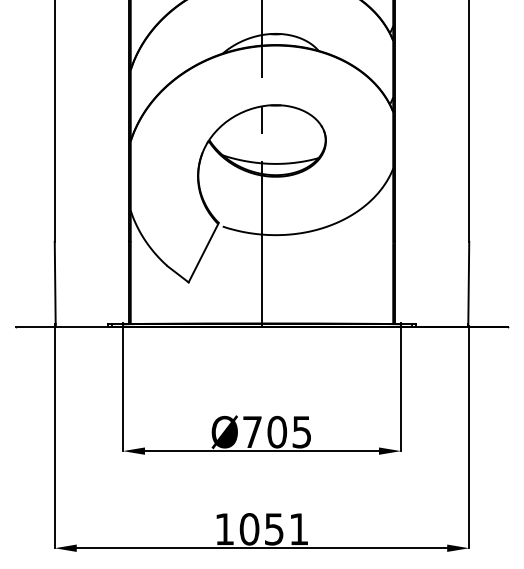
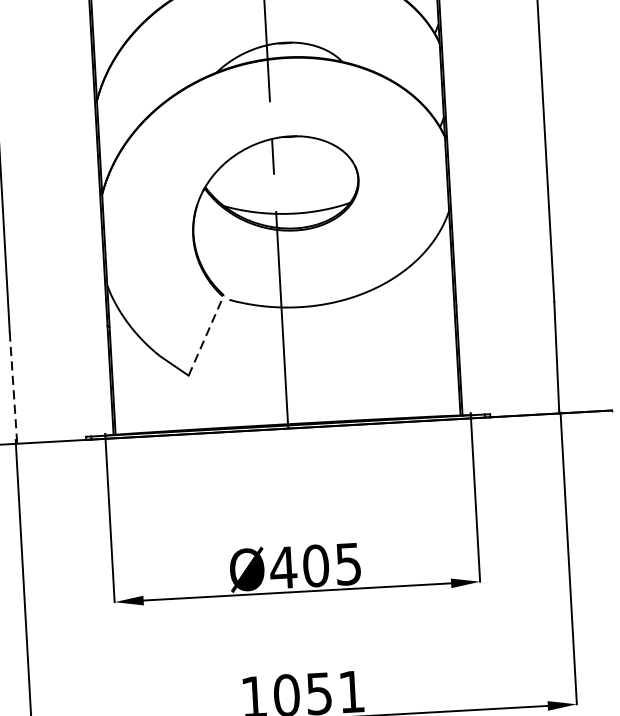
line: (203, 252) -> (205, 335), solid -> dashed
line: (55, 284) -> (13, 388), solid -> dashed
text: (252, 431) -> (283, 566), Ø705 -> Ø405

